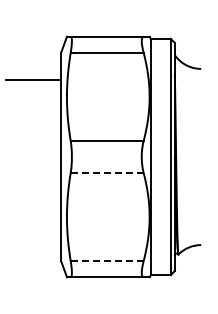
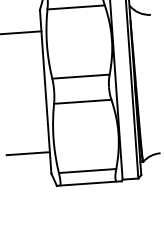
line: (107, 173) -> (83, 102), dashed -> solid
line: (33, 233) -> (28, 153), added
line: (107, 261) -> (87, 171), dashed -> solid

